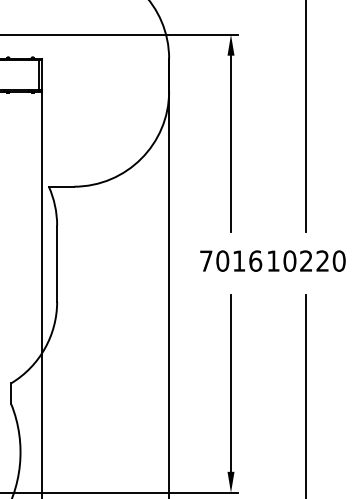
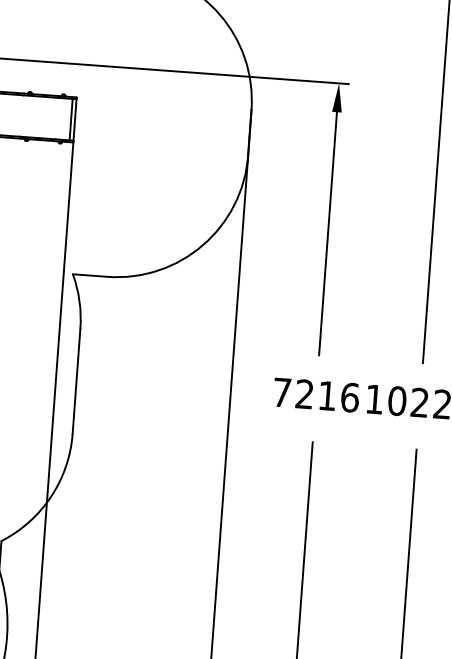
text: (222, 260) -> (304, 393), 7016 -> 7216

